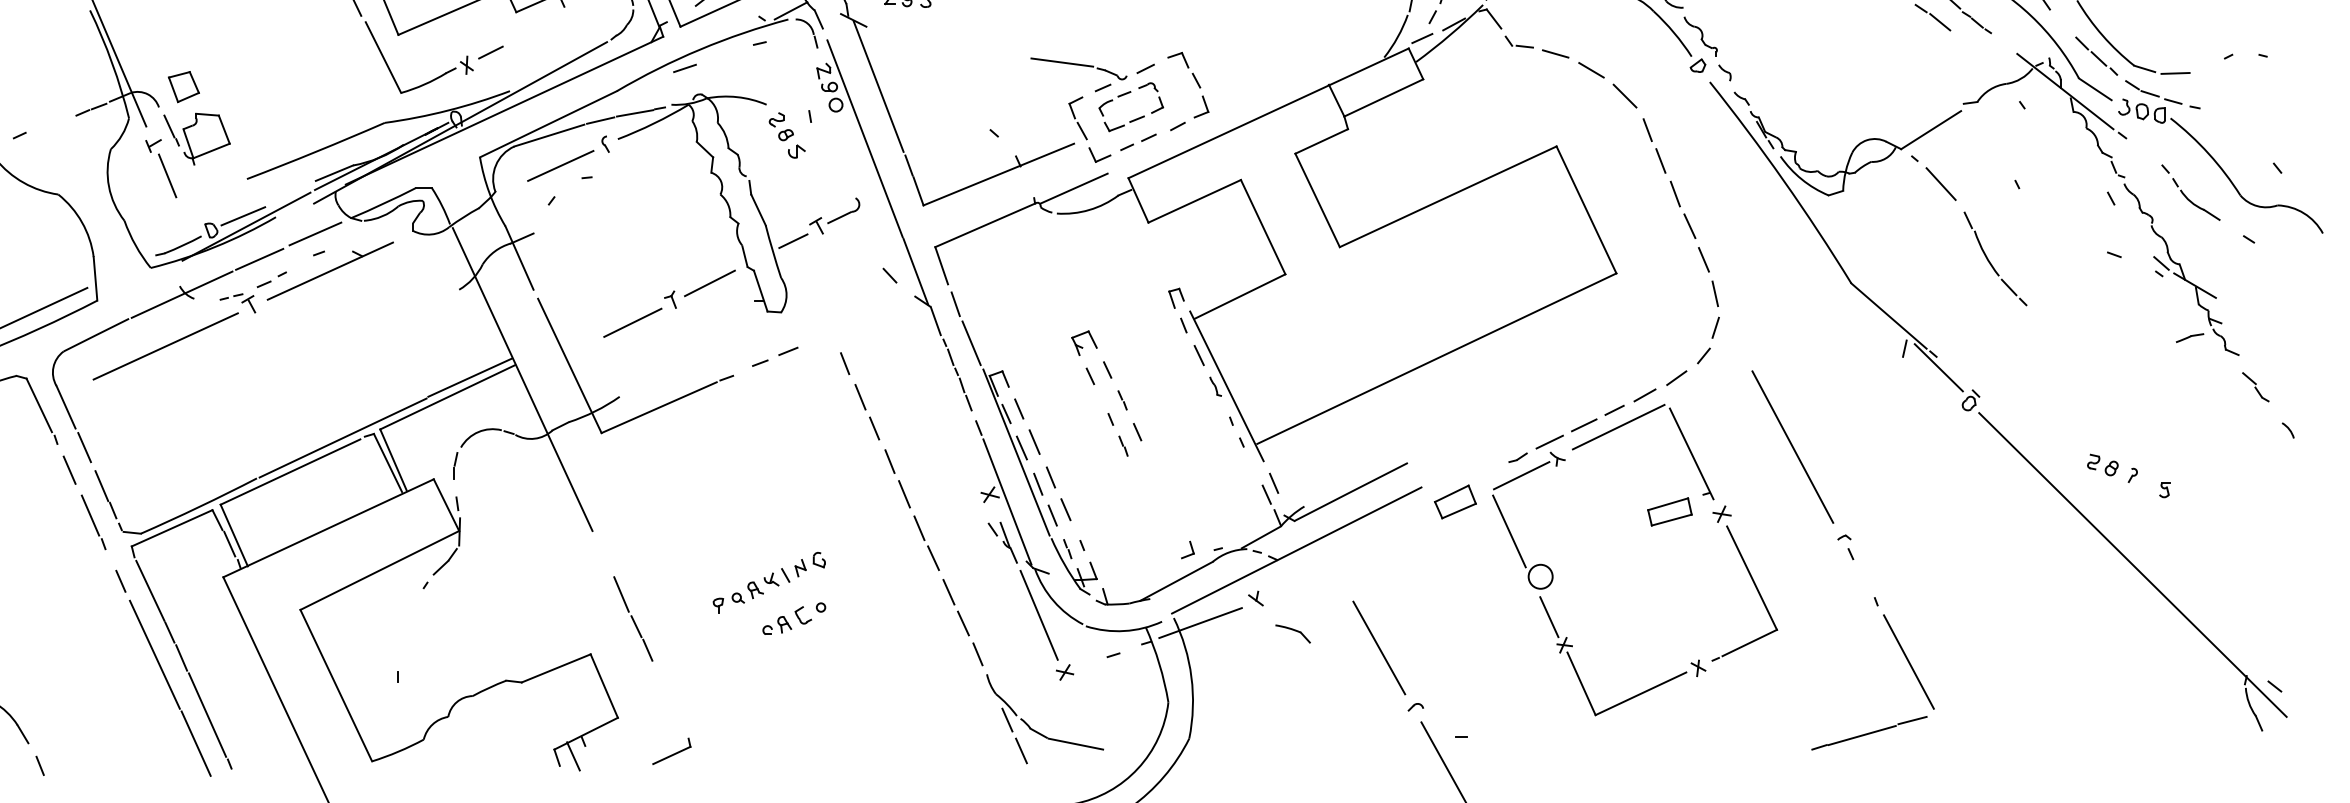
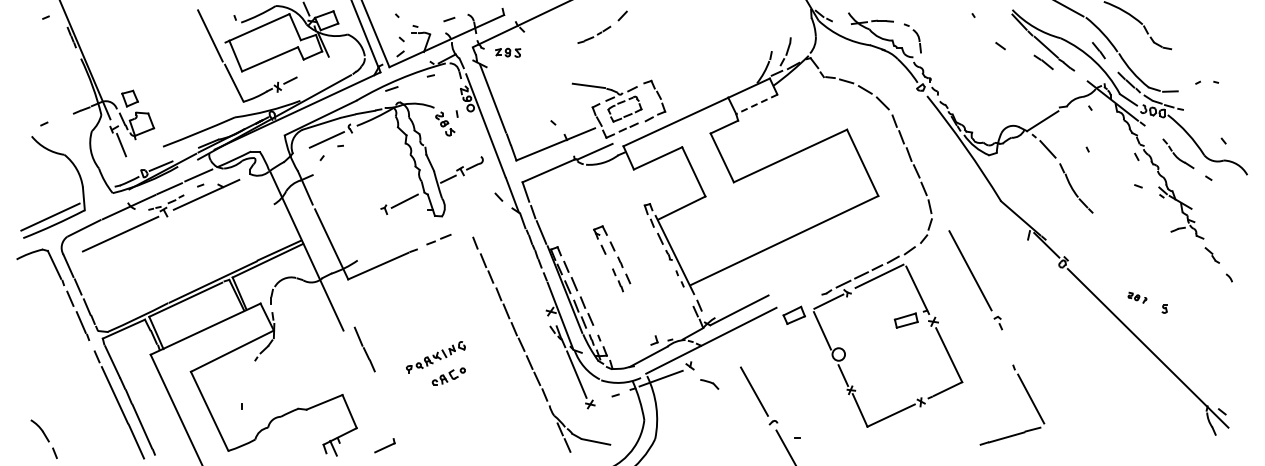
line: (1383, 98) -> (756, 104), solid -> dashed
line: (632, 322) -> (364, 221), removed
part: (1802, 465) -> (975, 280), moved
part: (2112, 467) -> (1137, 297), size x0.7
line: (632, 618) -> (364, 349), moved

